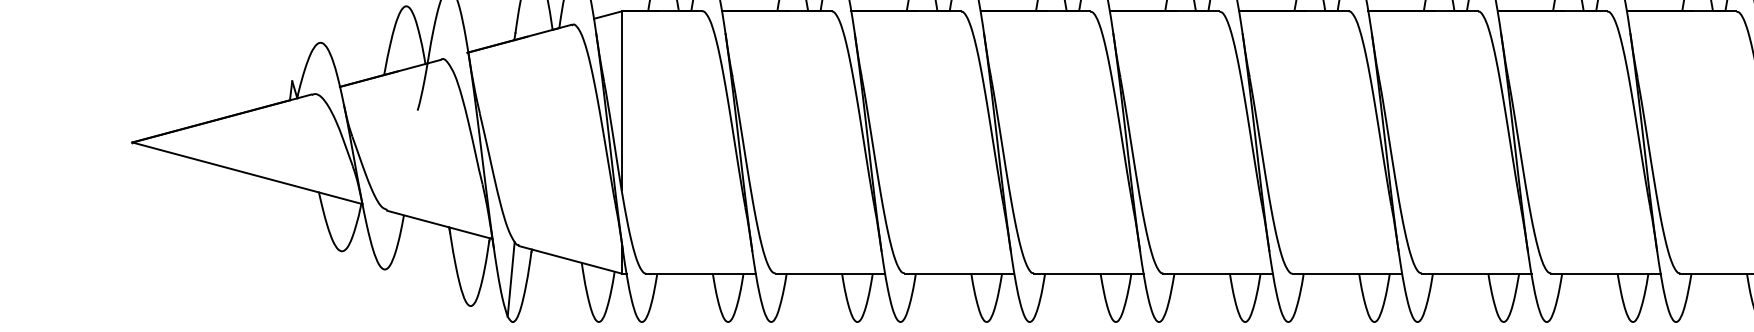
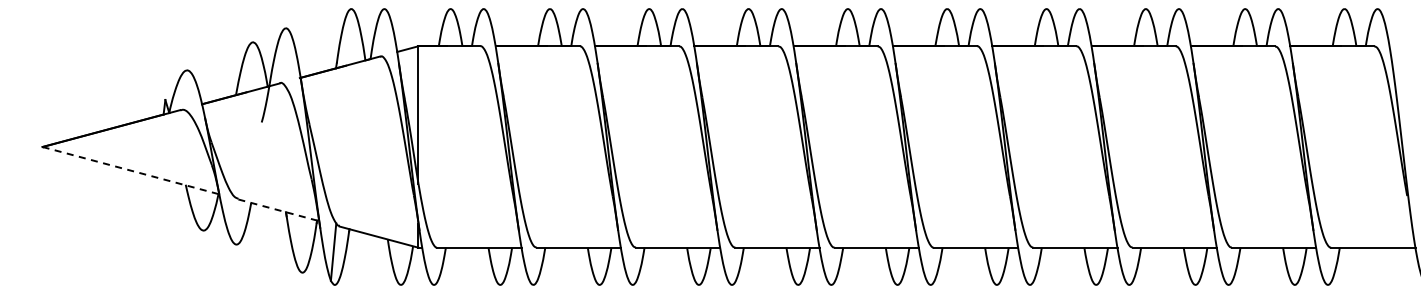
line: (248, 173) -> (131, 170), solid -> dashed
line: (439, 225) -> (278, 210), solid -> dashed

